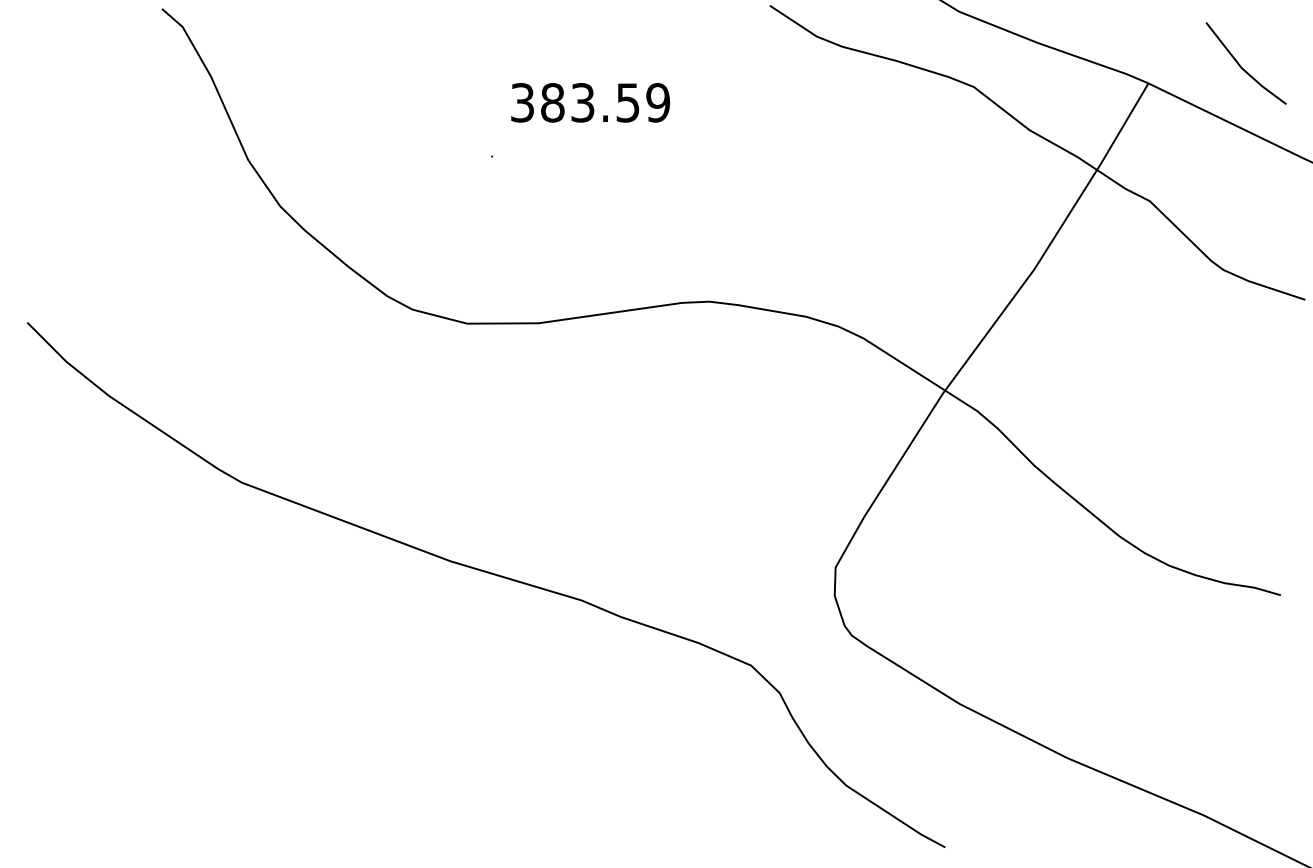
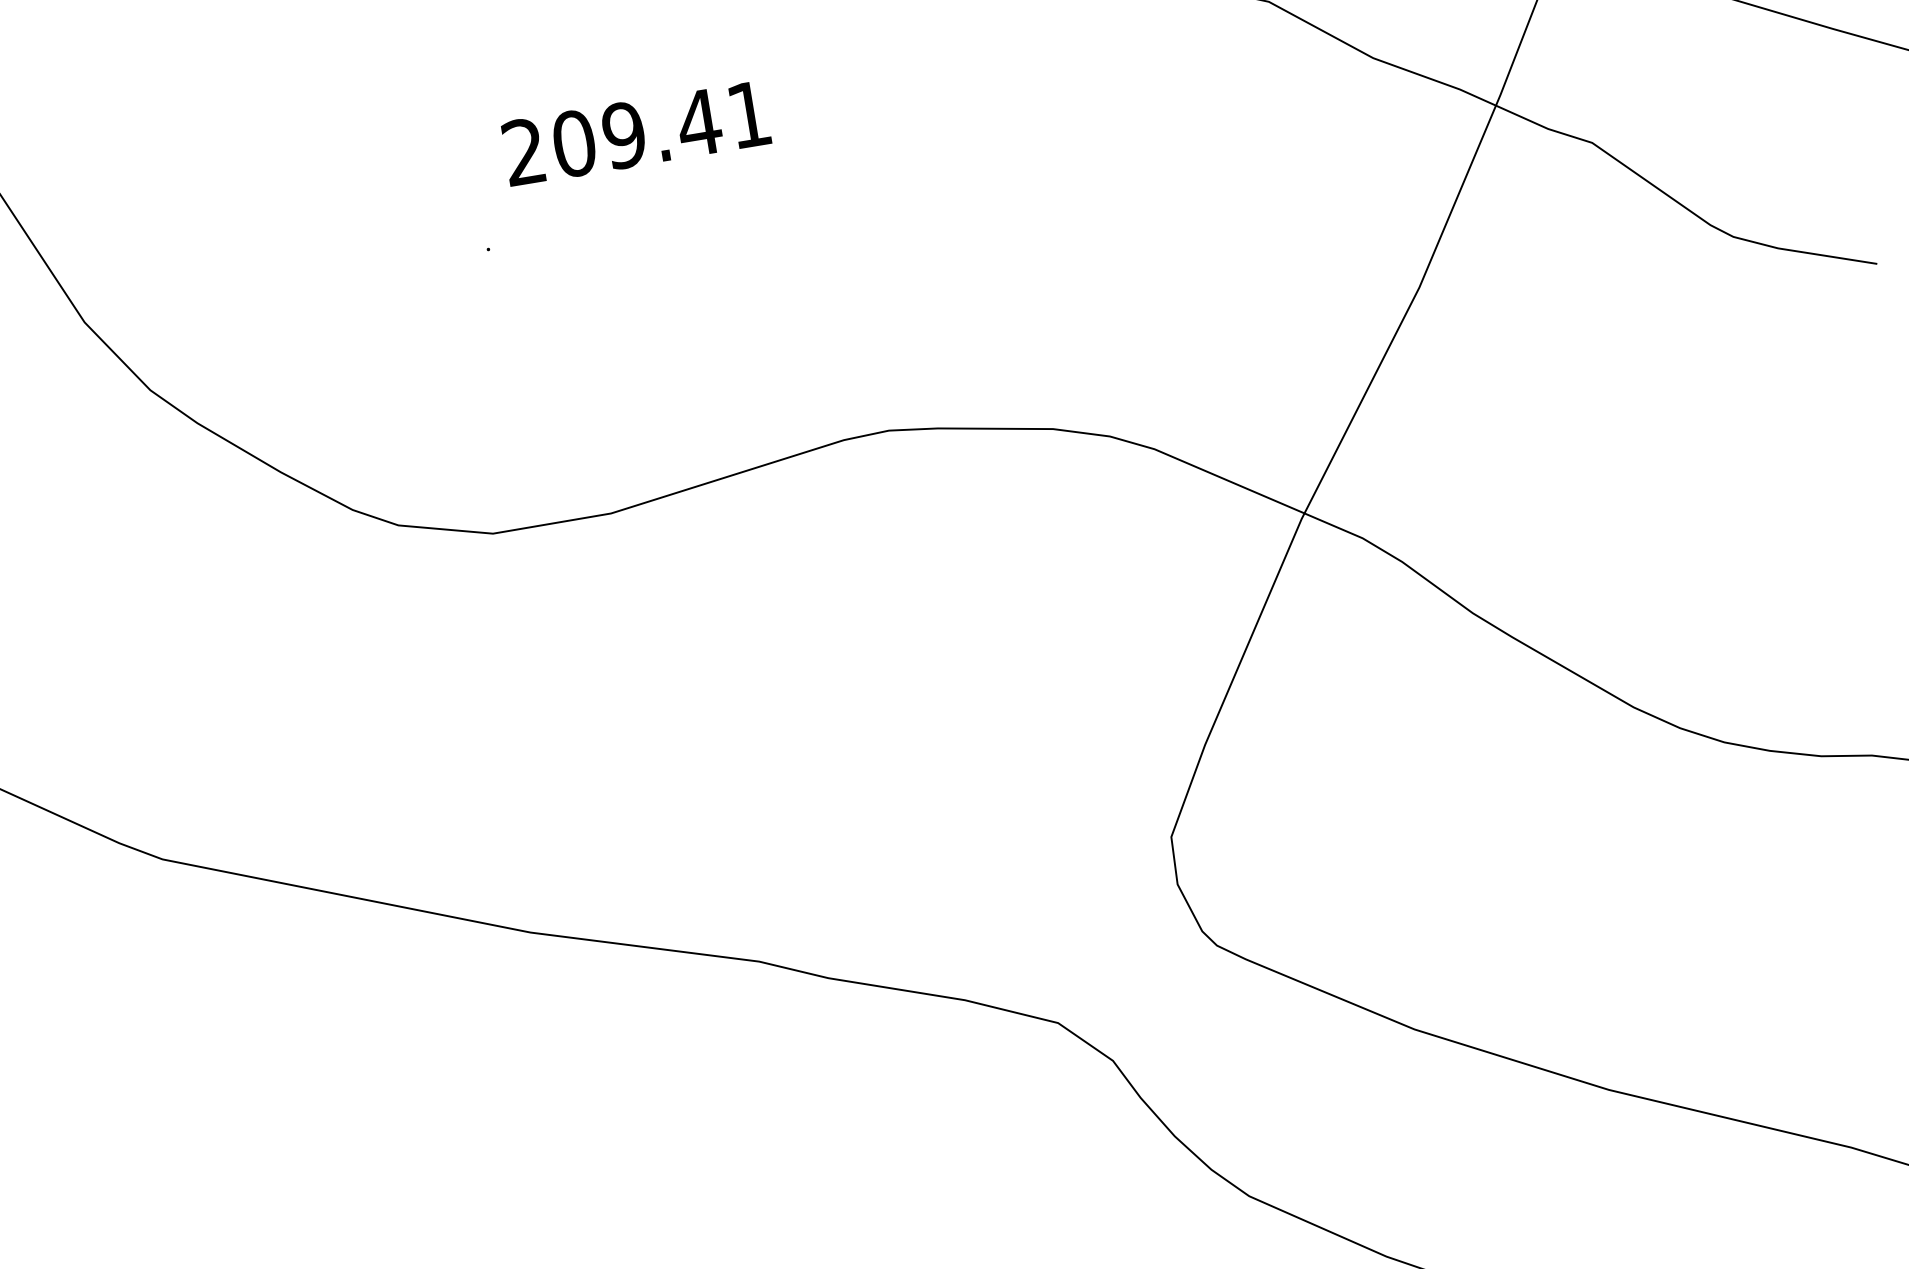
text: (590, 102) -> (636, 132), 383.59 -> 209.41

